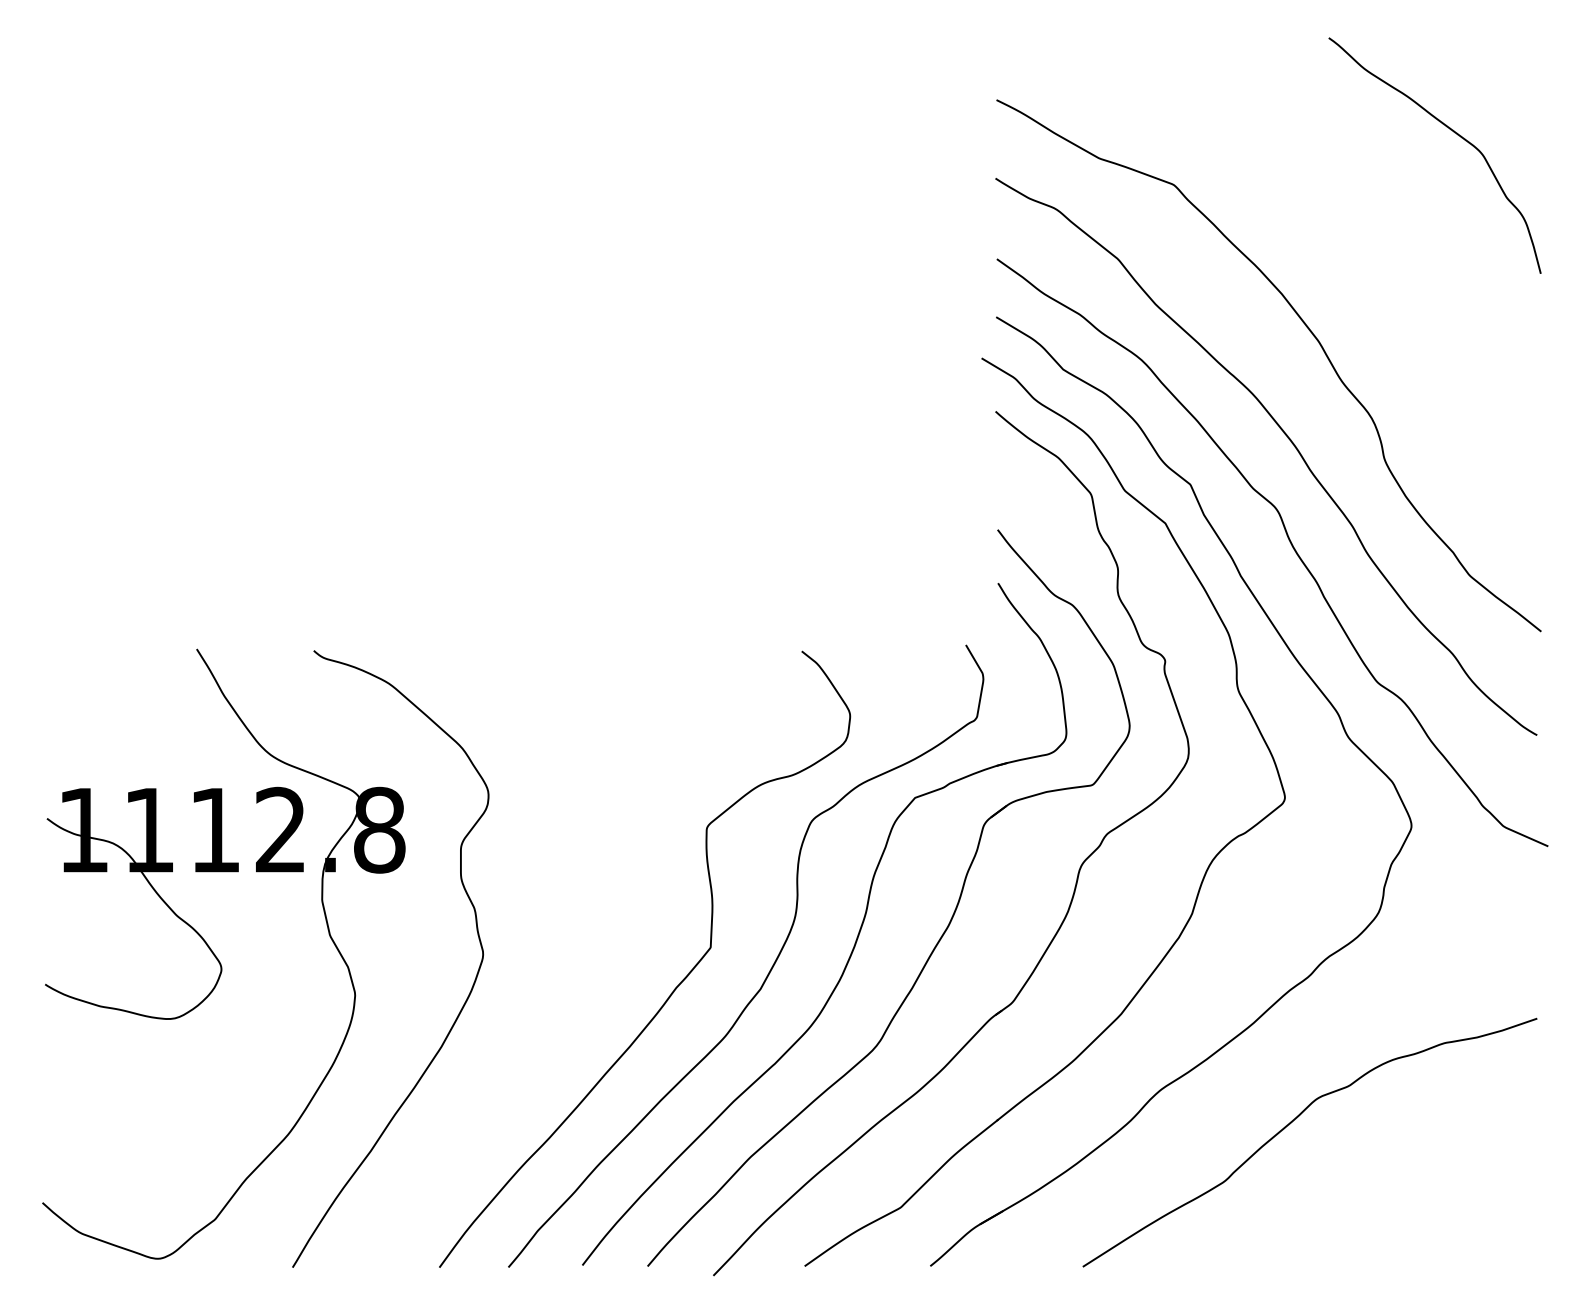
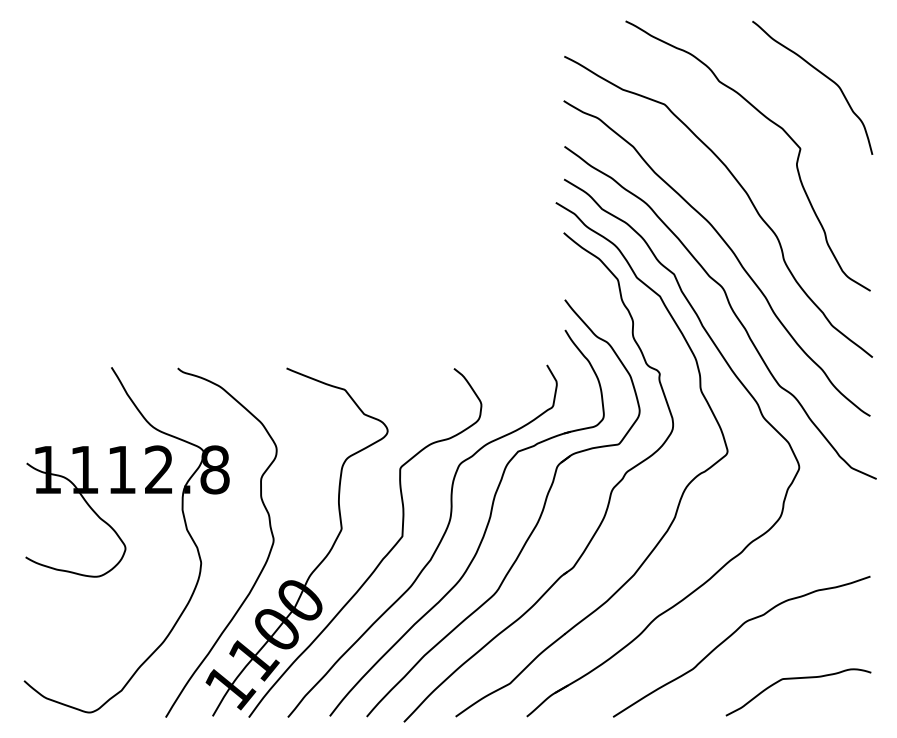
curve: (1362, 216) -> (771, 122), added
part: (565, 992) -> (320, 561), added
curve: (1408, 1200) -> (797, 679), added

